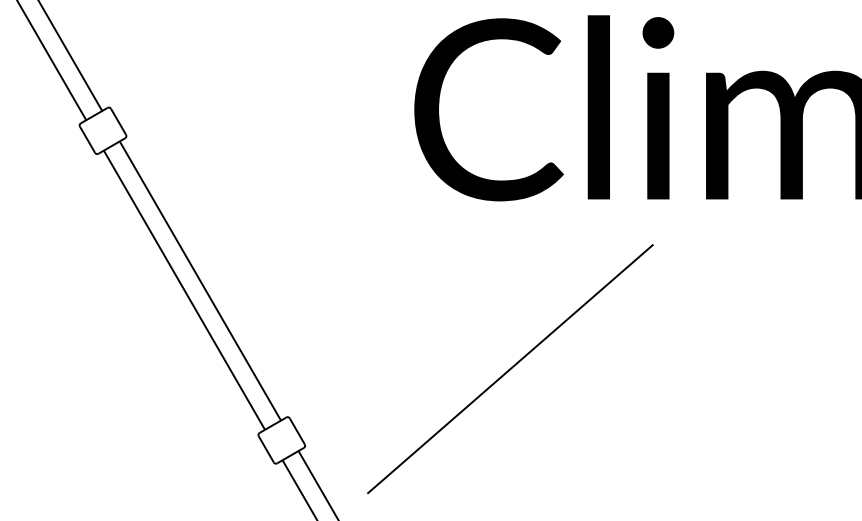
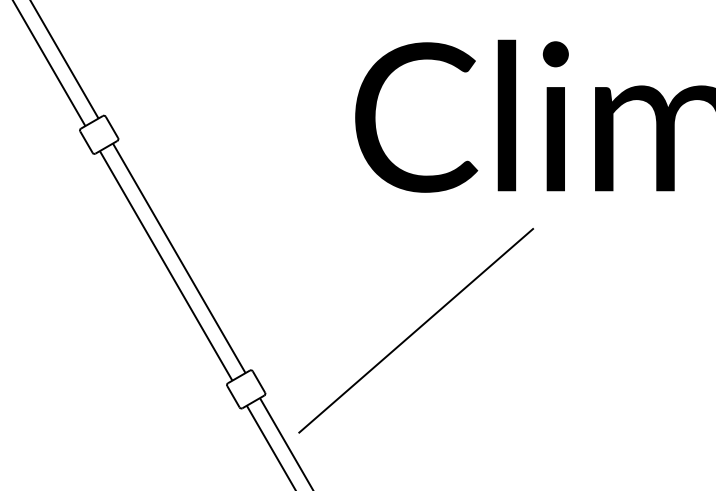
line: (509, 368) -> (415, 330), moved

